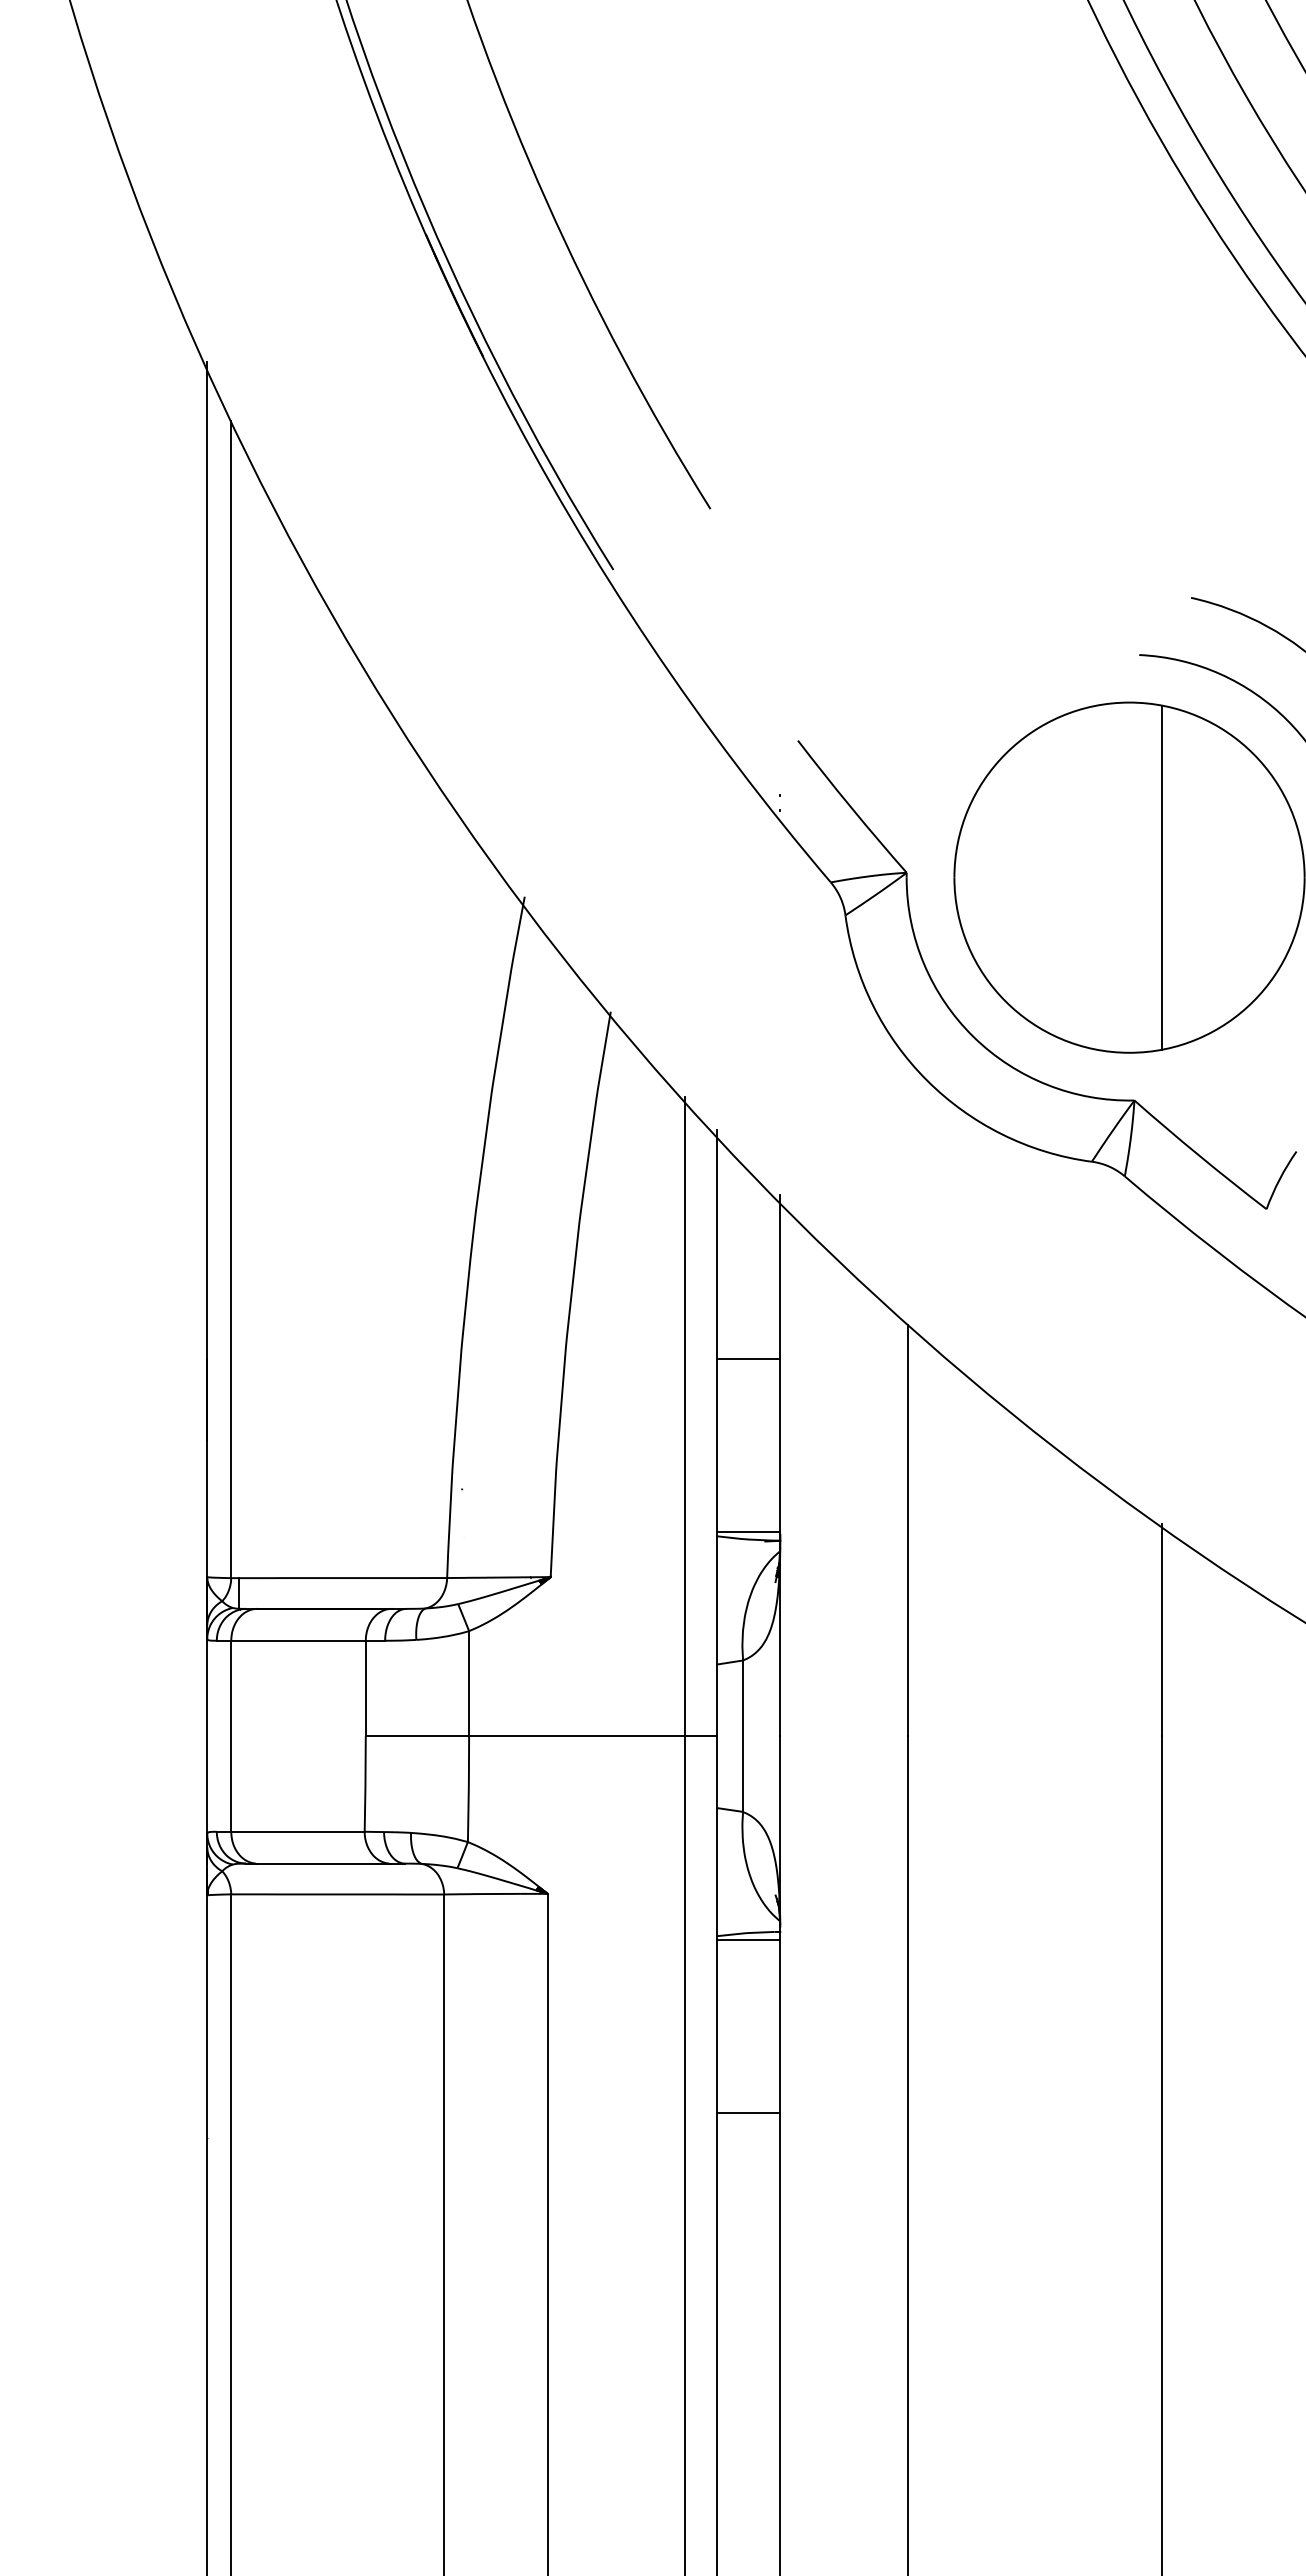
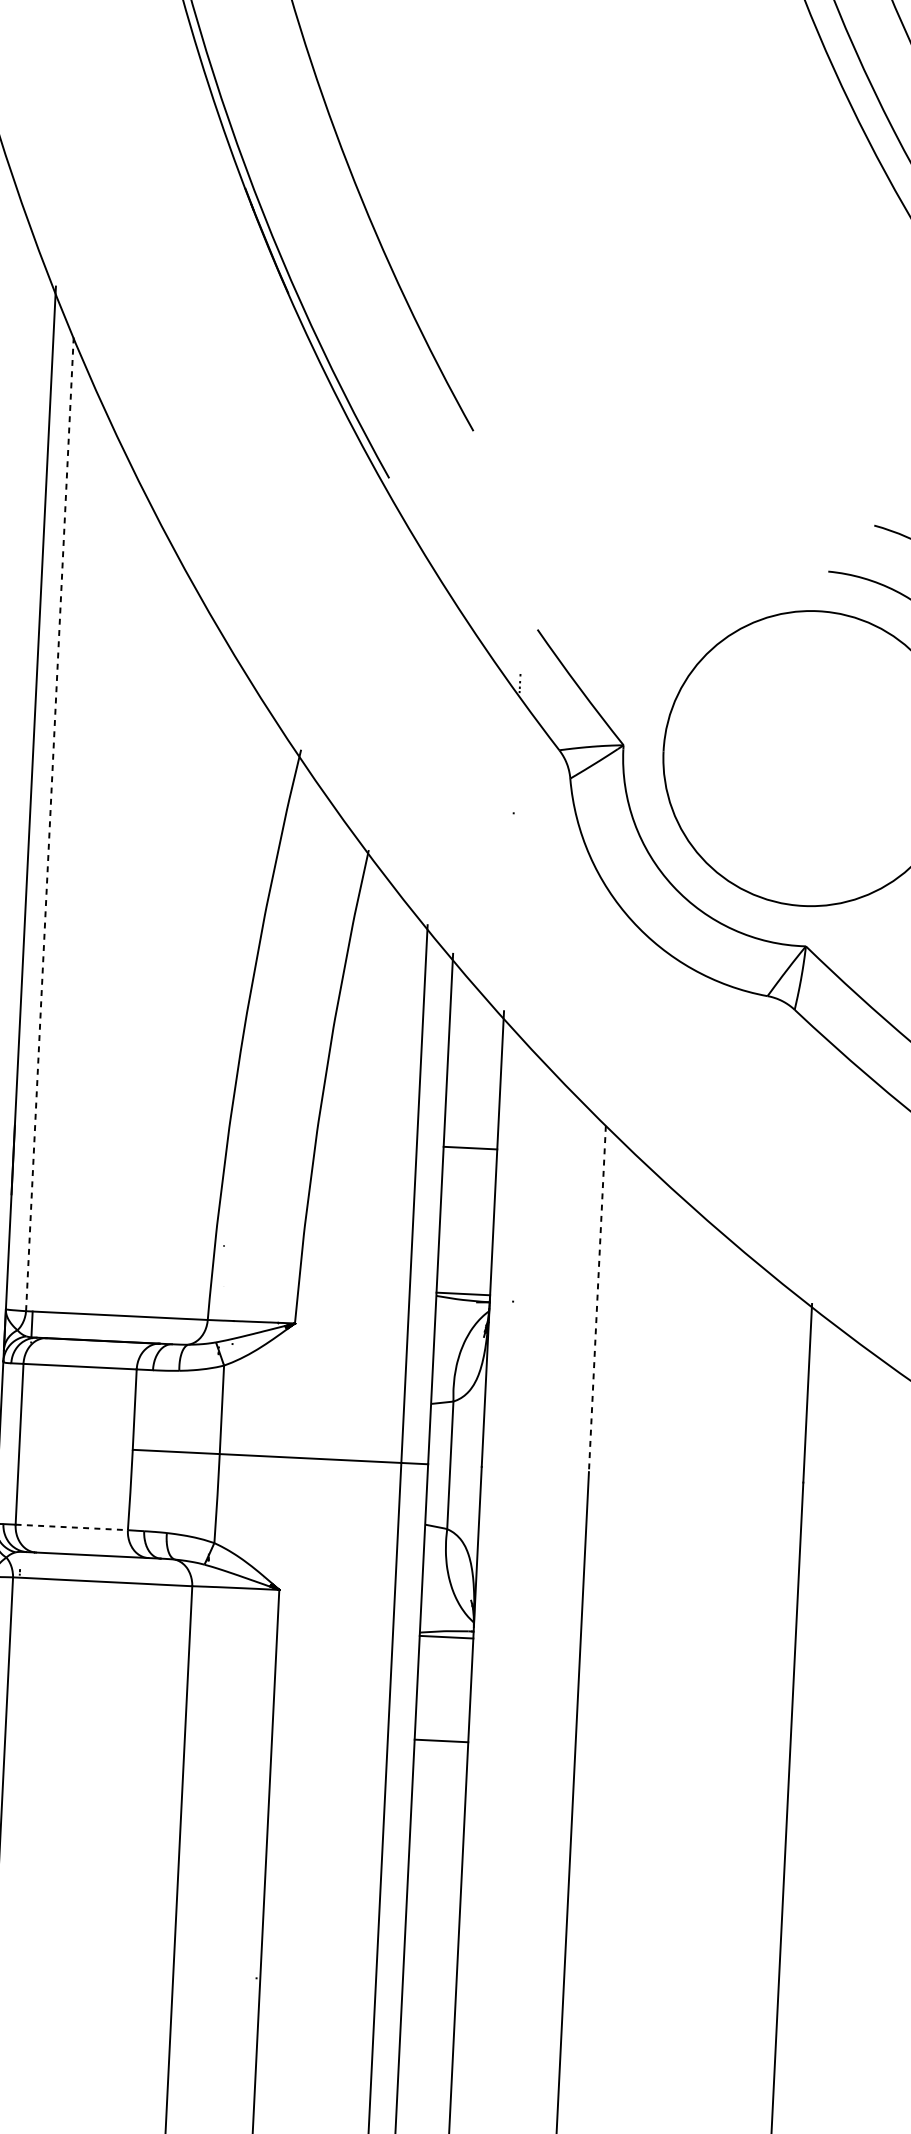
line: (1162, 877) -> (838, 759), removed
line: (231, 1000) -> (50, 825), solid -> dashed
line: (907, 1530) -> (597, 1298), solid -> dashed
line: (297, 1831) -> (71, 1527), solid -> dashed
line: (748, 2113) -> (441, 1741), moved

